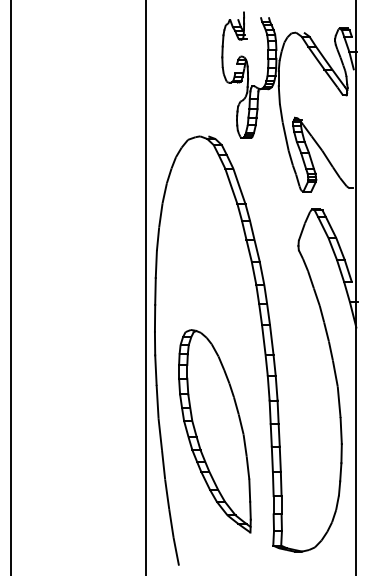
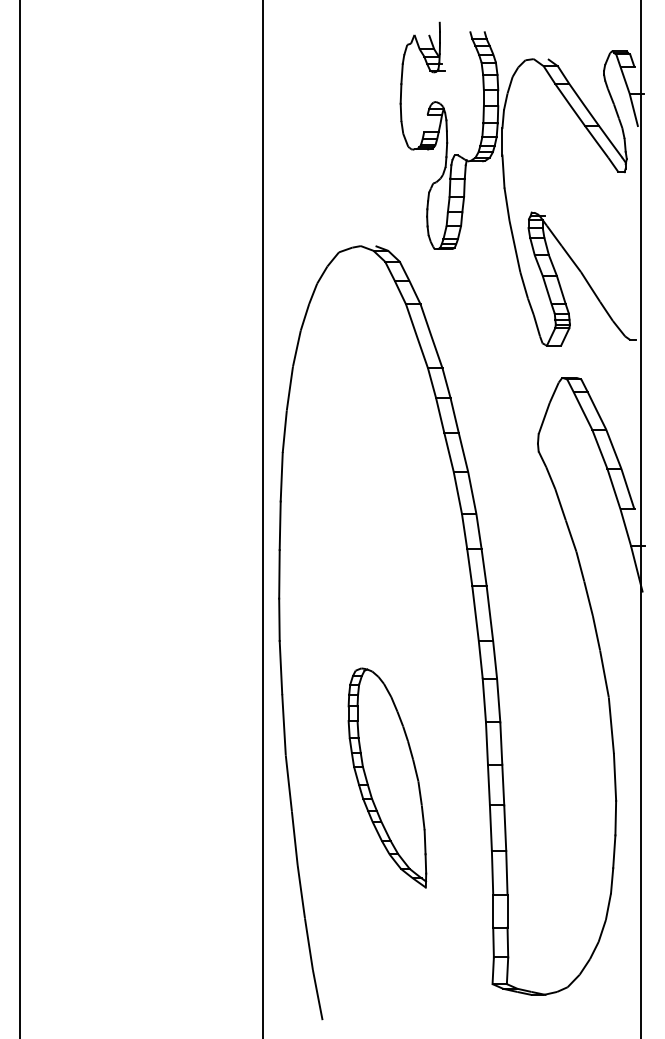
part: (214, 431) -> (386, 778), size x0.6

